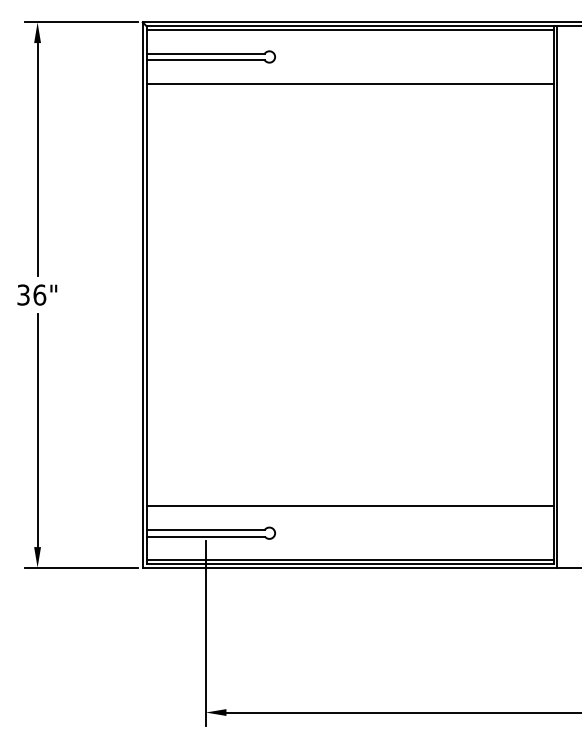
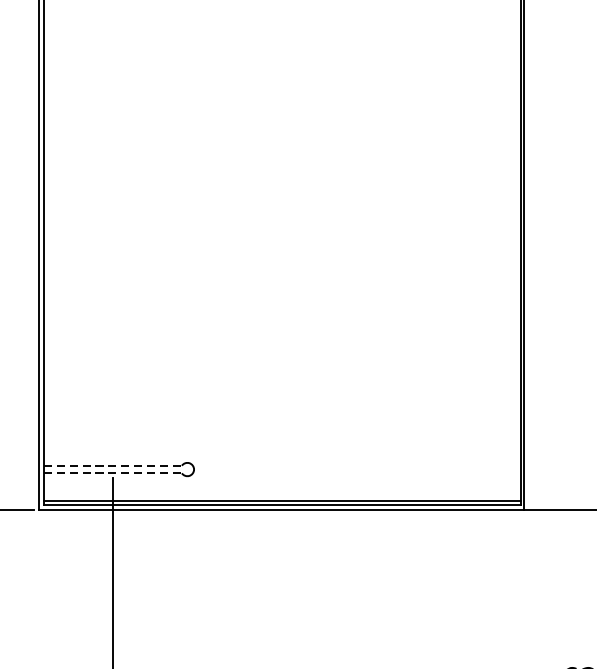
line: (350, 506) -> (282, 438), removed
line: (205, 530) -> (112, 466), solid -> dashed
line: (205, 536) -> (112, 473), solid -> dashed

